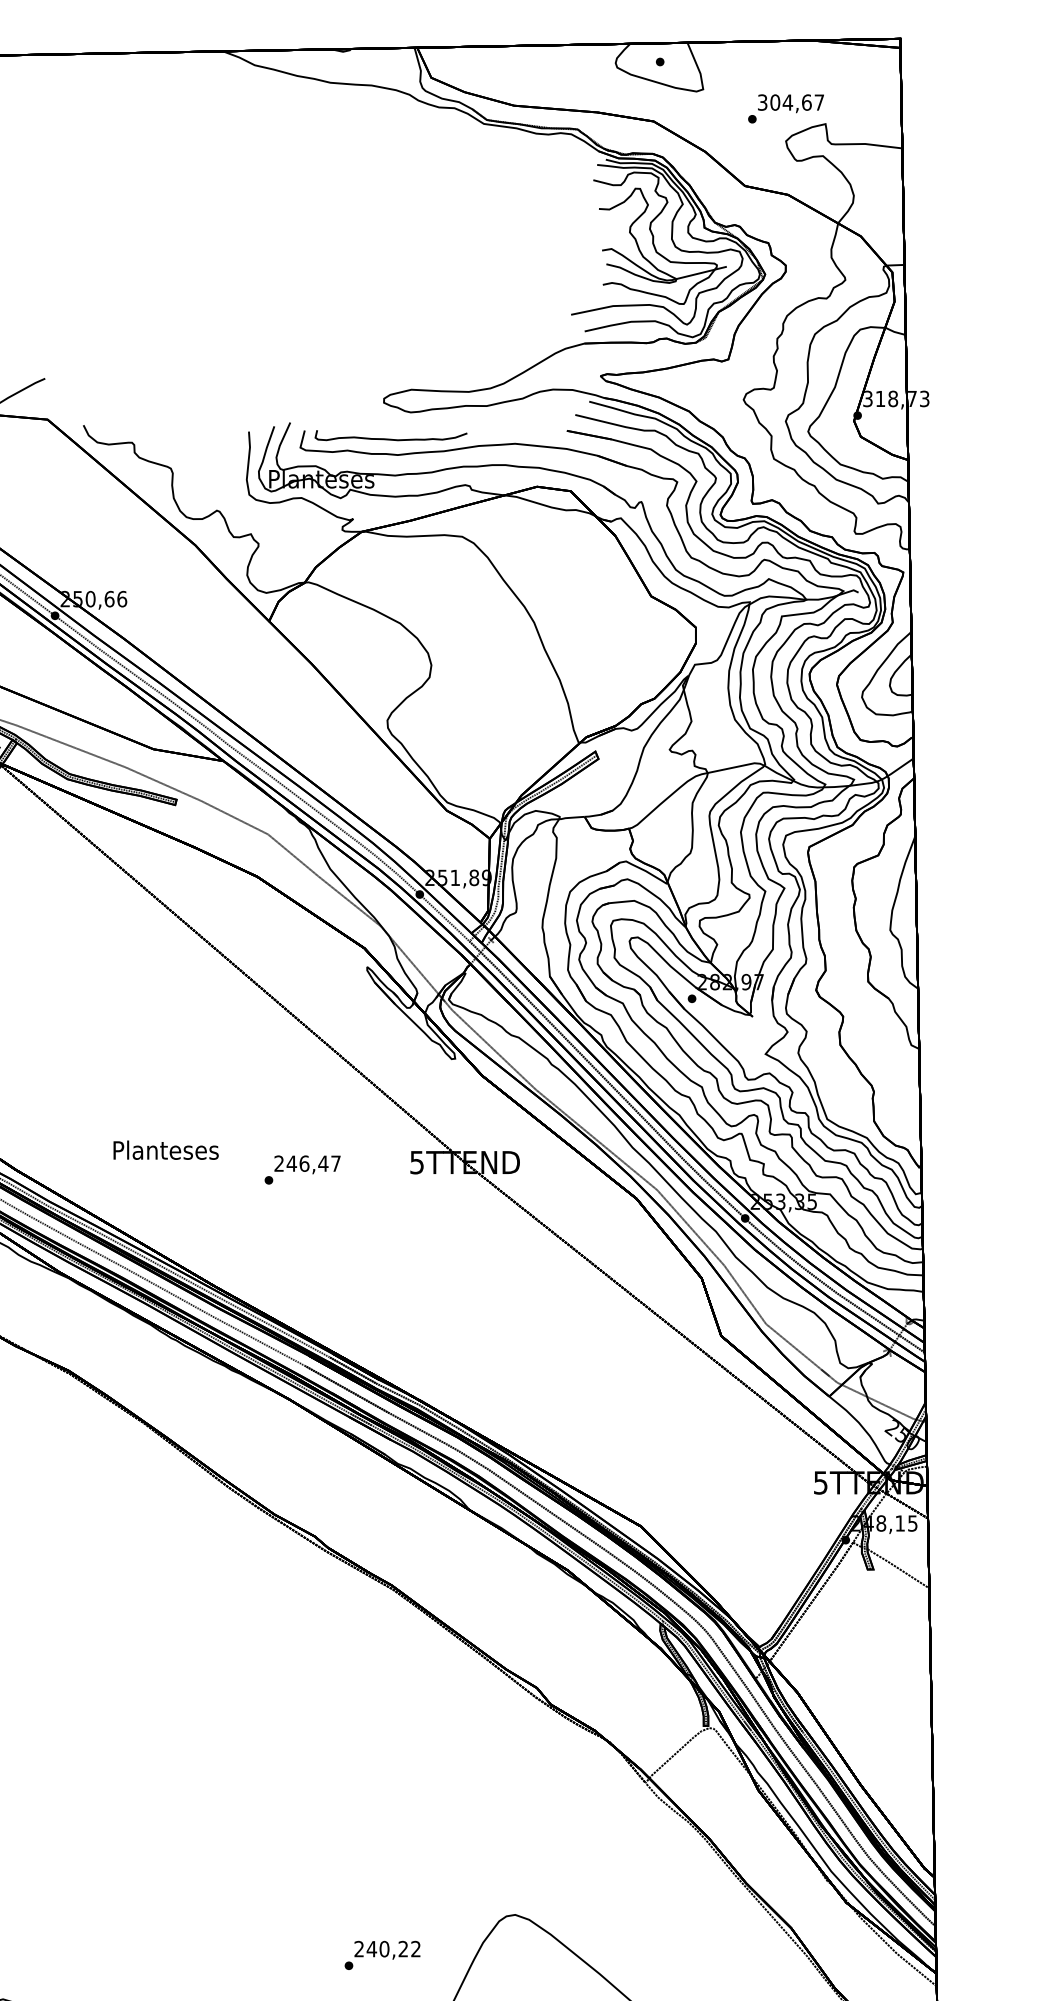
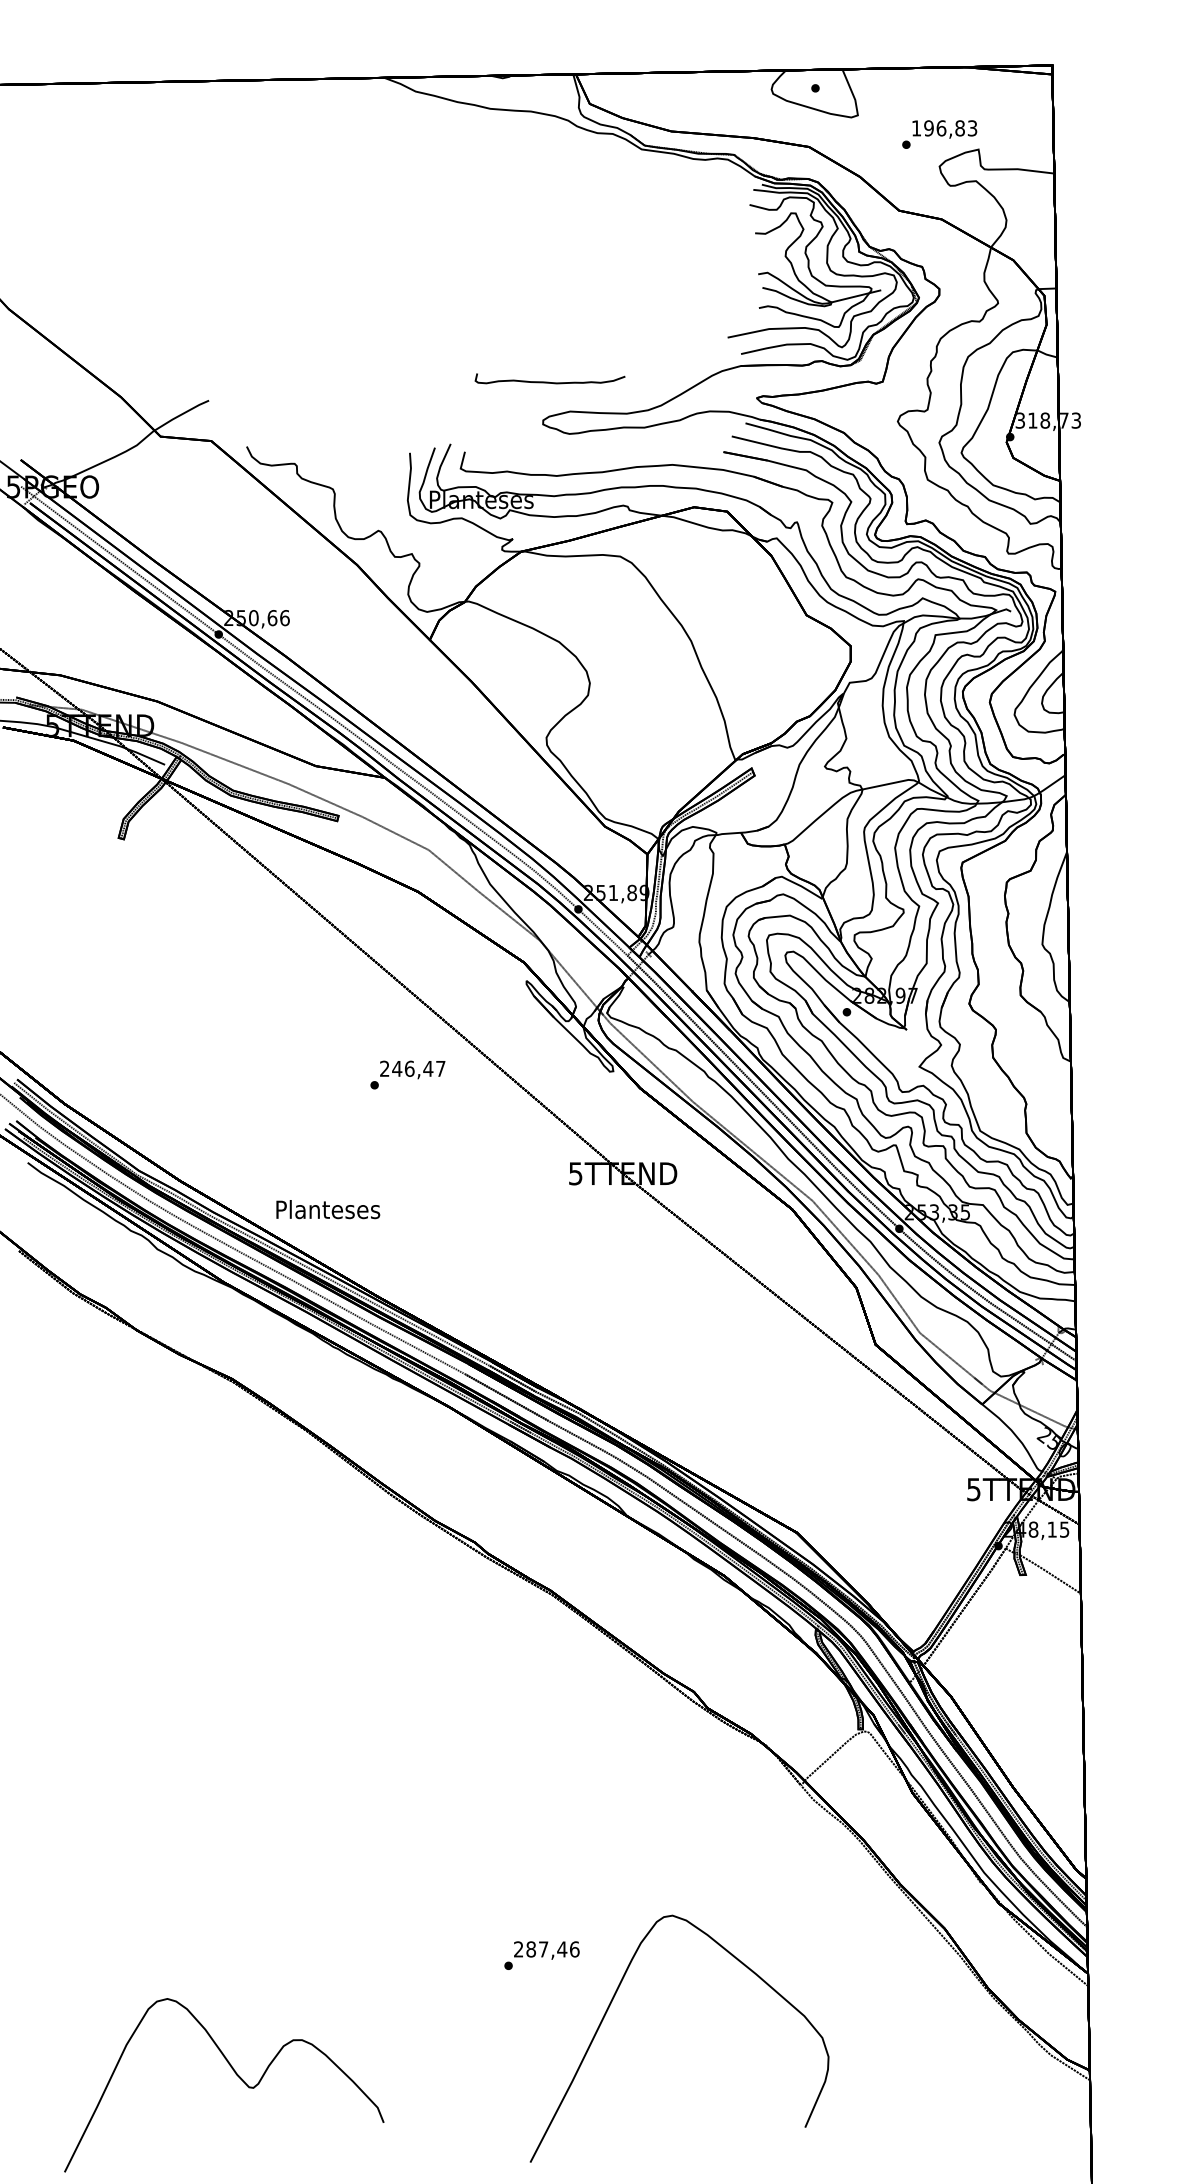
text: (790, 102) -> (944, 128), 304,67 -> 196,83
curve: (390, 438) -> (549, 381), moved
text: (166, 1150) -> (328, 1209), moved
text: (302, 1169) -> (407, 1074), moved
text: (393, 1949) -> (552, 1949), 240,22 -> 287,46

